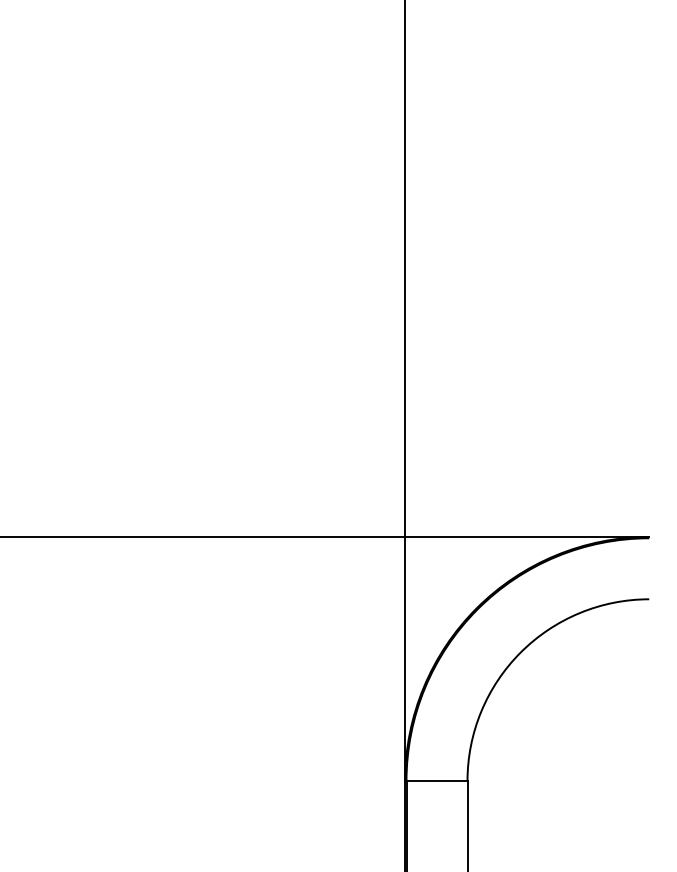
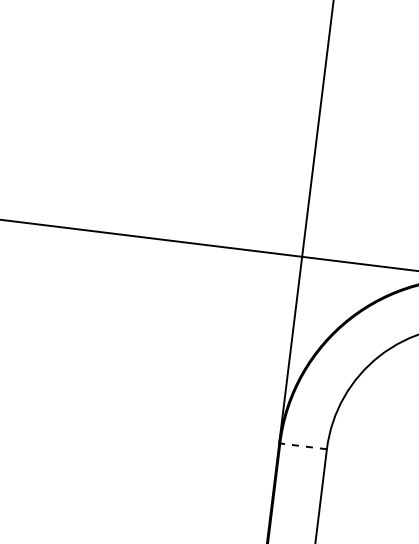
line: (437, 781) -> (303, 446), solid -> dashed

